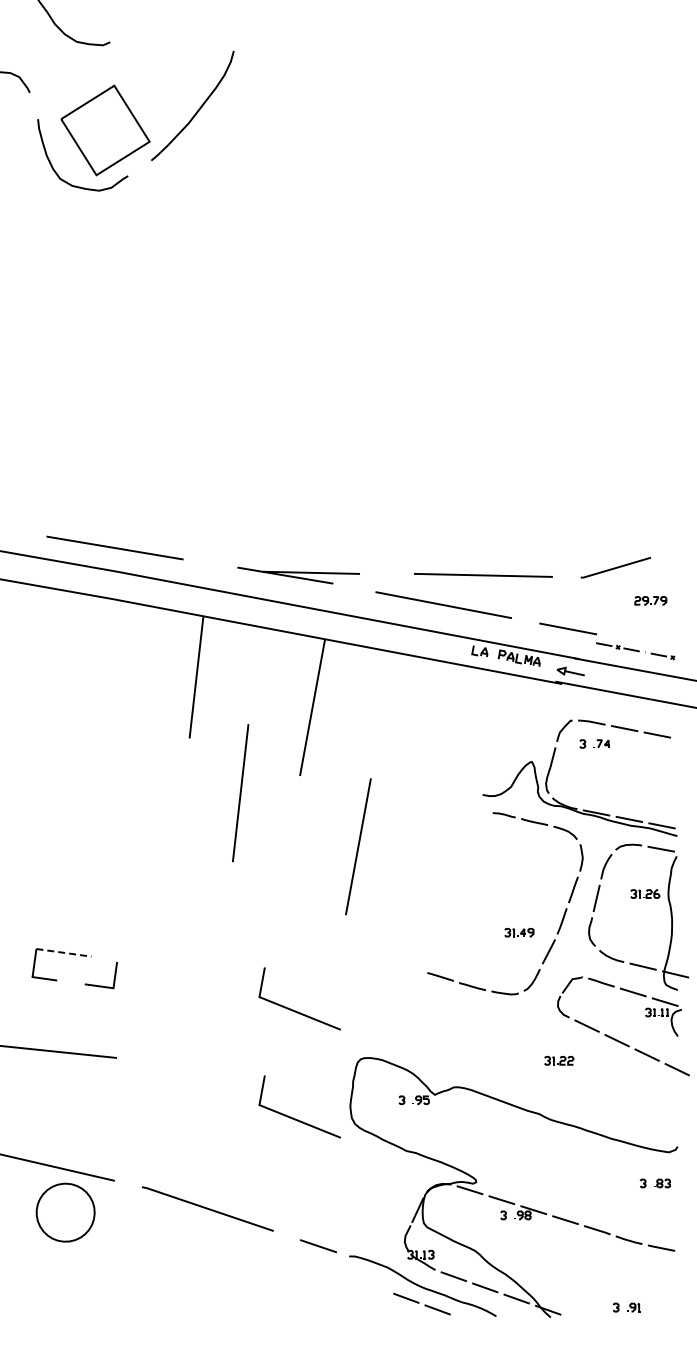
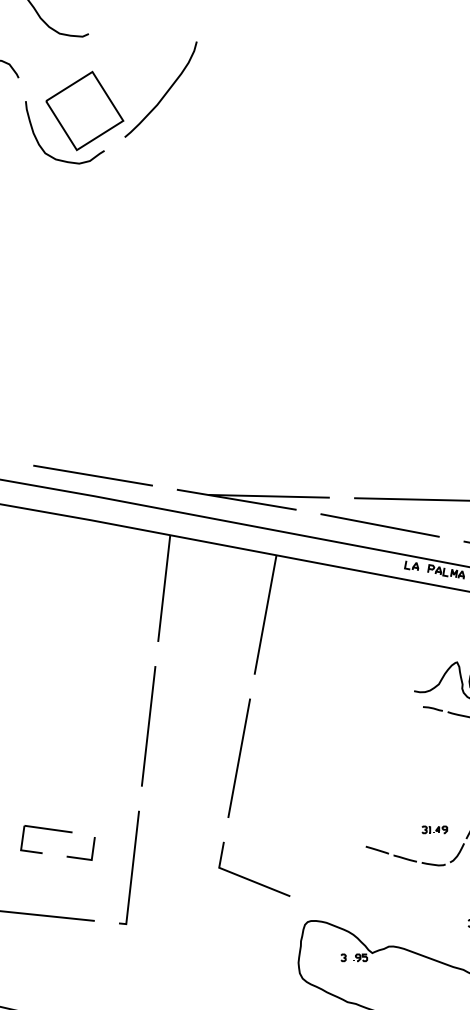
part: (298, 575) -> (253, 499), size x1.43
line: (240, 793) -> (148, 726), moved
line: (358, 846) -> (239, 758), moved
part: (519, 932) -> (434, 829), moved
line: (63, 952) -> (48, 828), dashed -> solid
line: (159, 996) -> (131, 867), added
line: (293, 1117) -> (248, 972), removed

